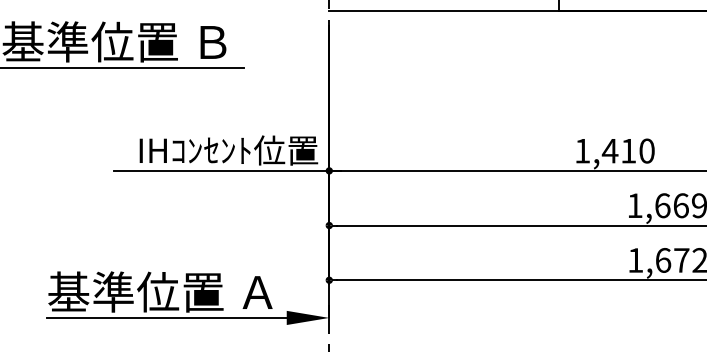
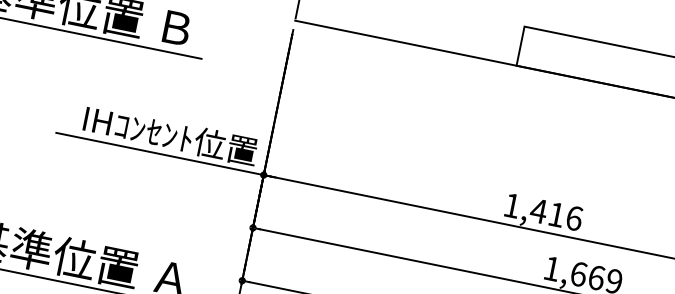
text: (646, 150) -> (573, 217), 1,410 -> 1,416

